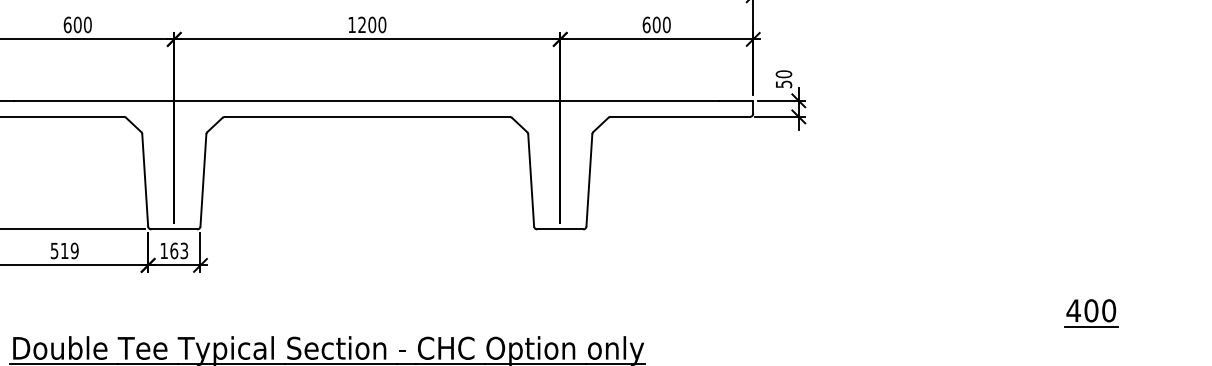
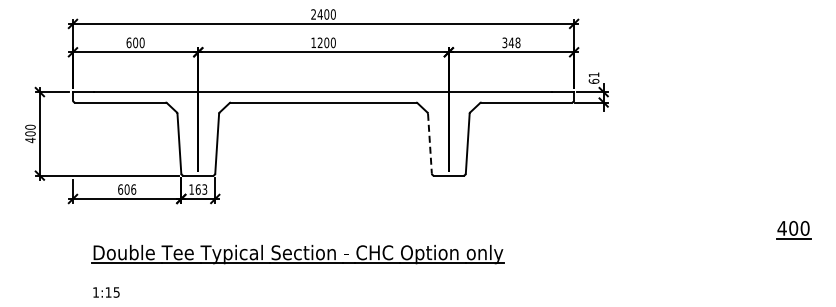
text: (656, 24) -> (511, 42), 600 -> 348
text: (783, 78) -> (593, 77), 50 -> 61
line: (530, 179) -> (429, 143), solid -> dashed
text: (65, 250) -> (127, 189), 519 -> 606

